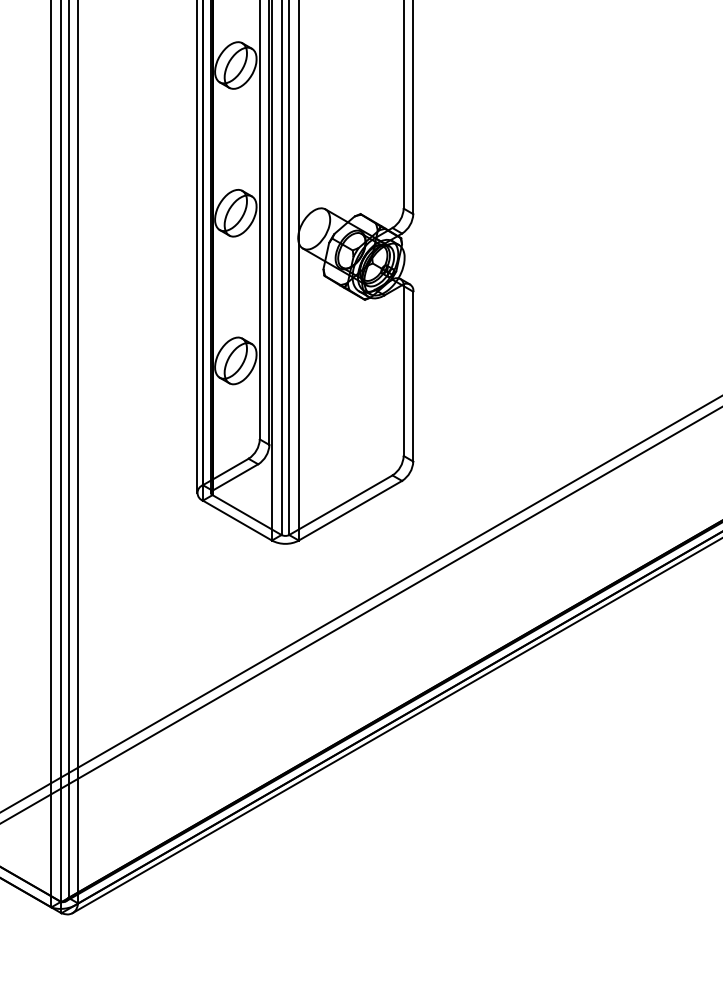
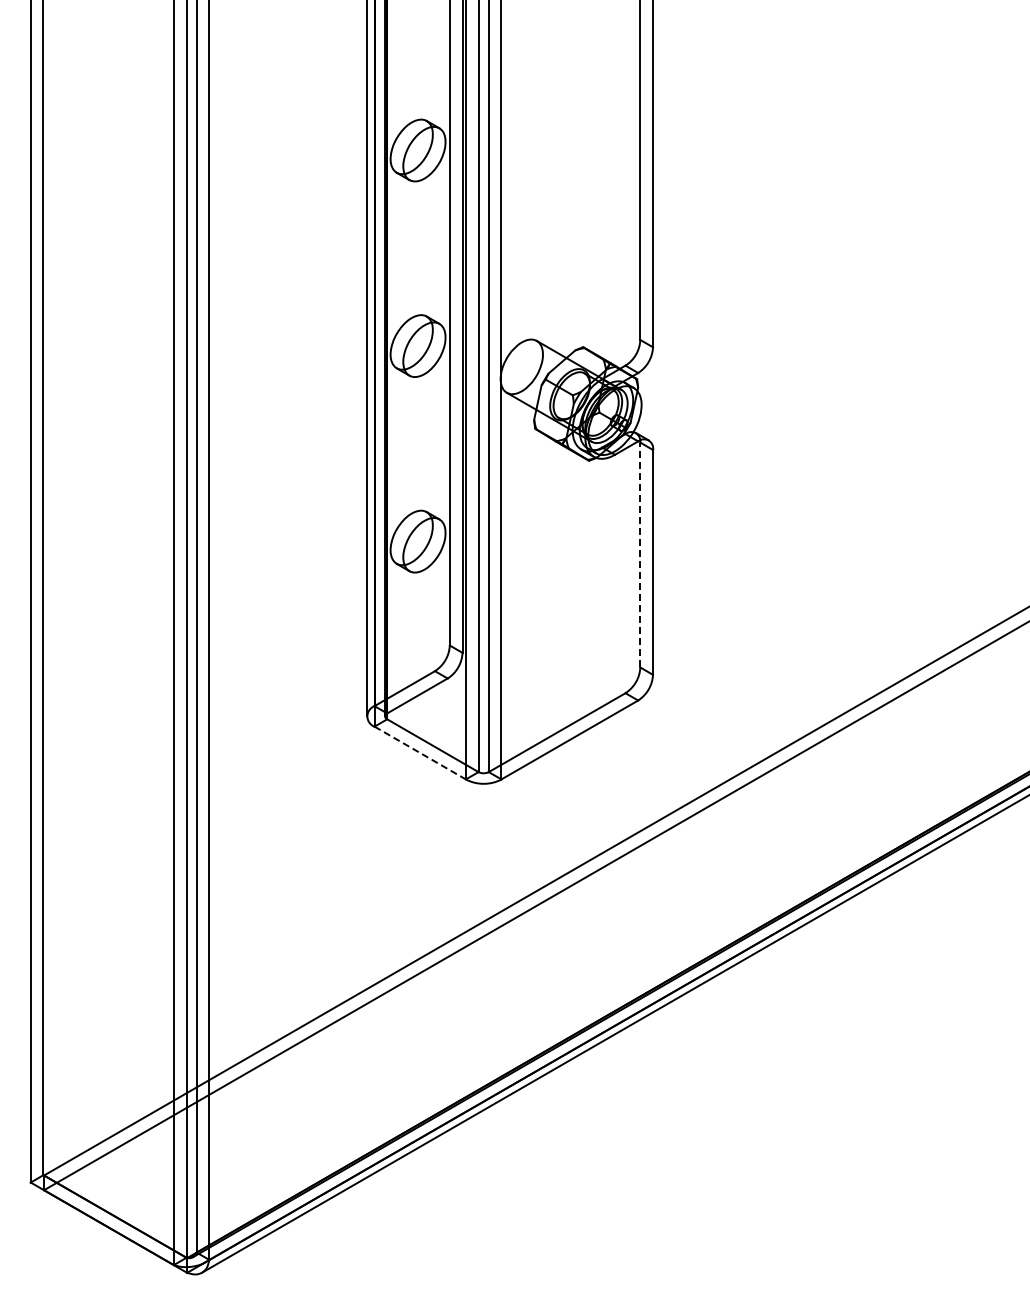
line: (403, 370) -> (640, 554), solid -> dashed
line: (237, 520) -> (420, 753), solid -> dashed

